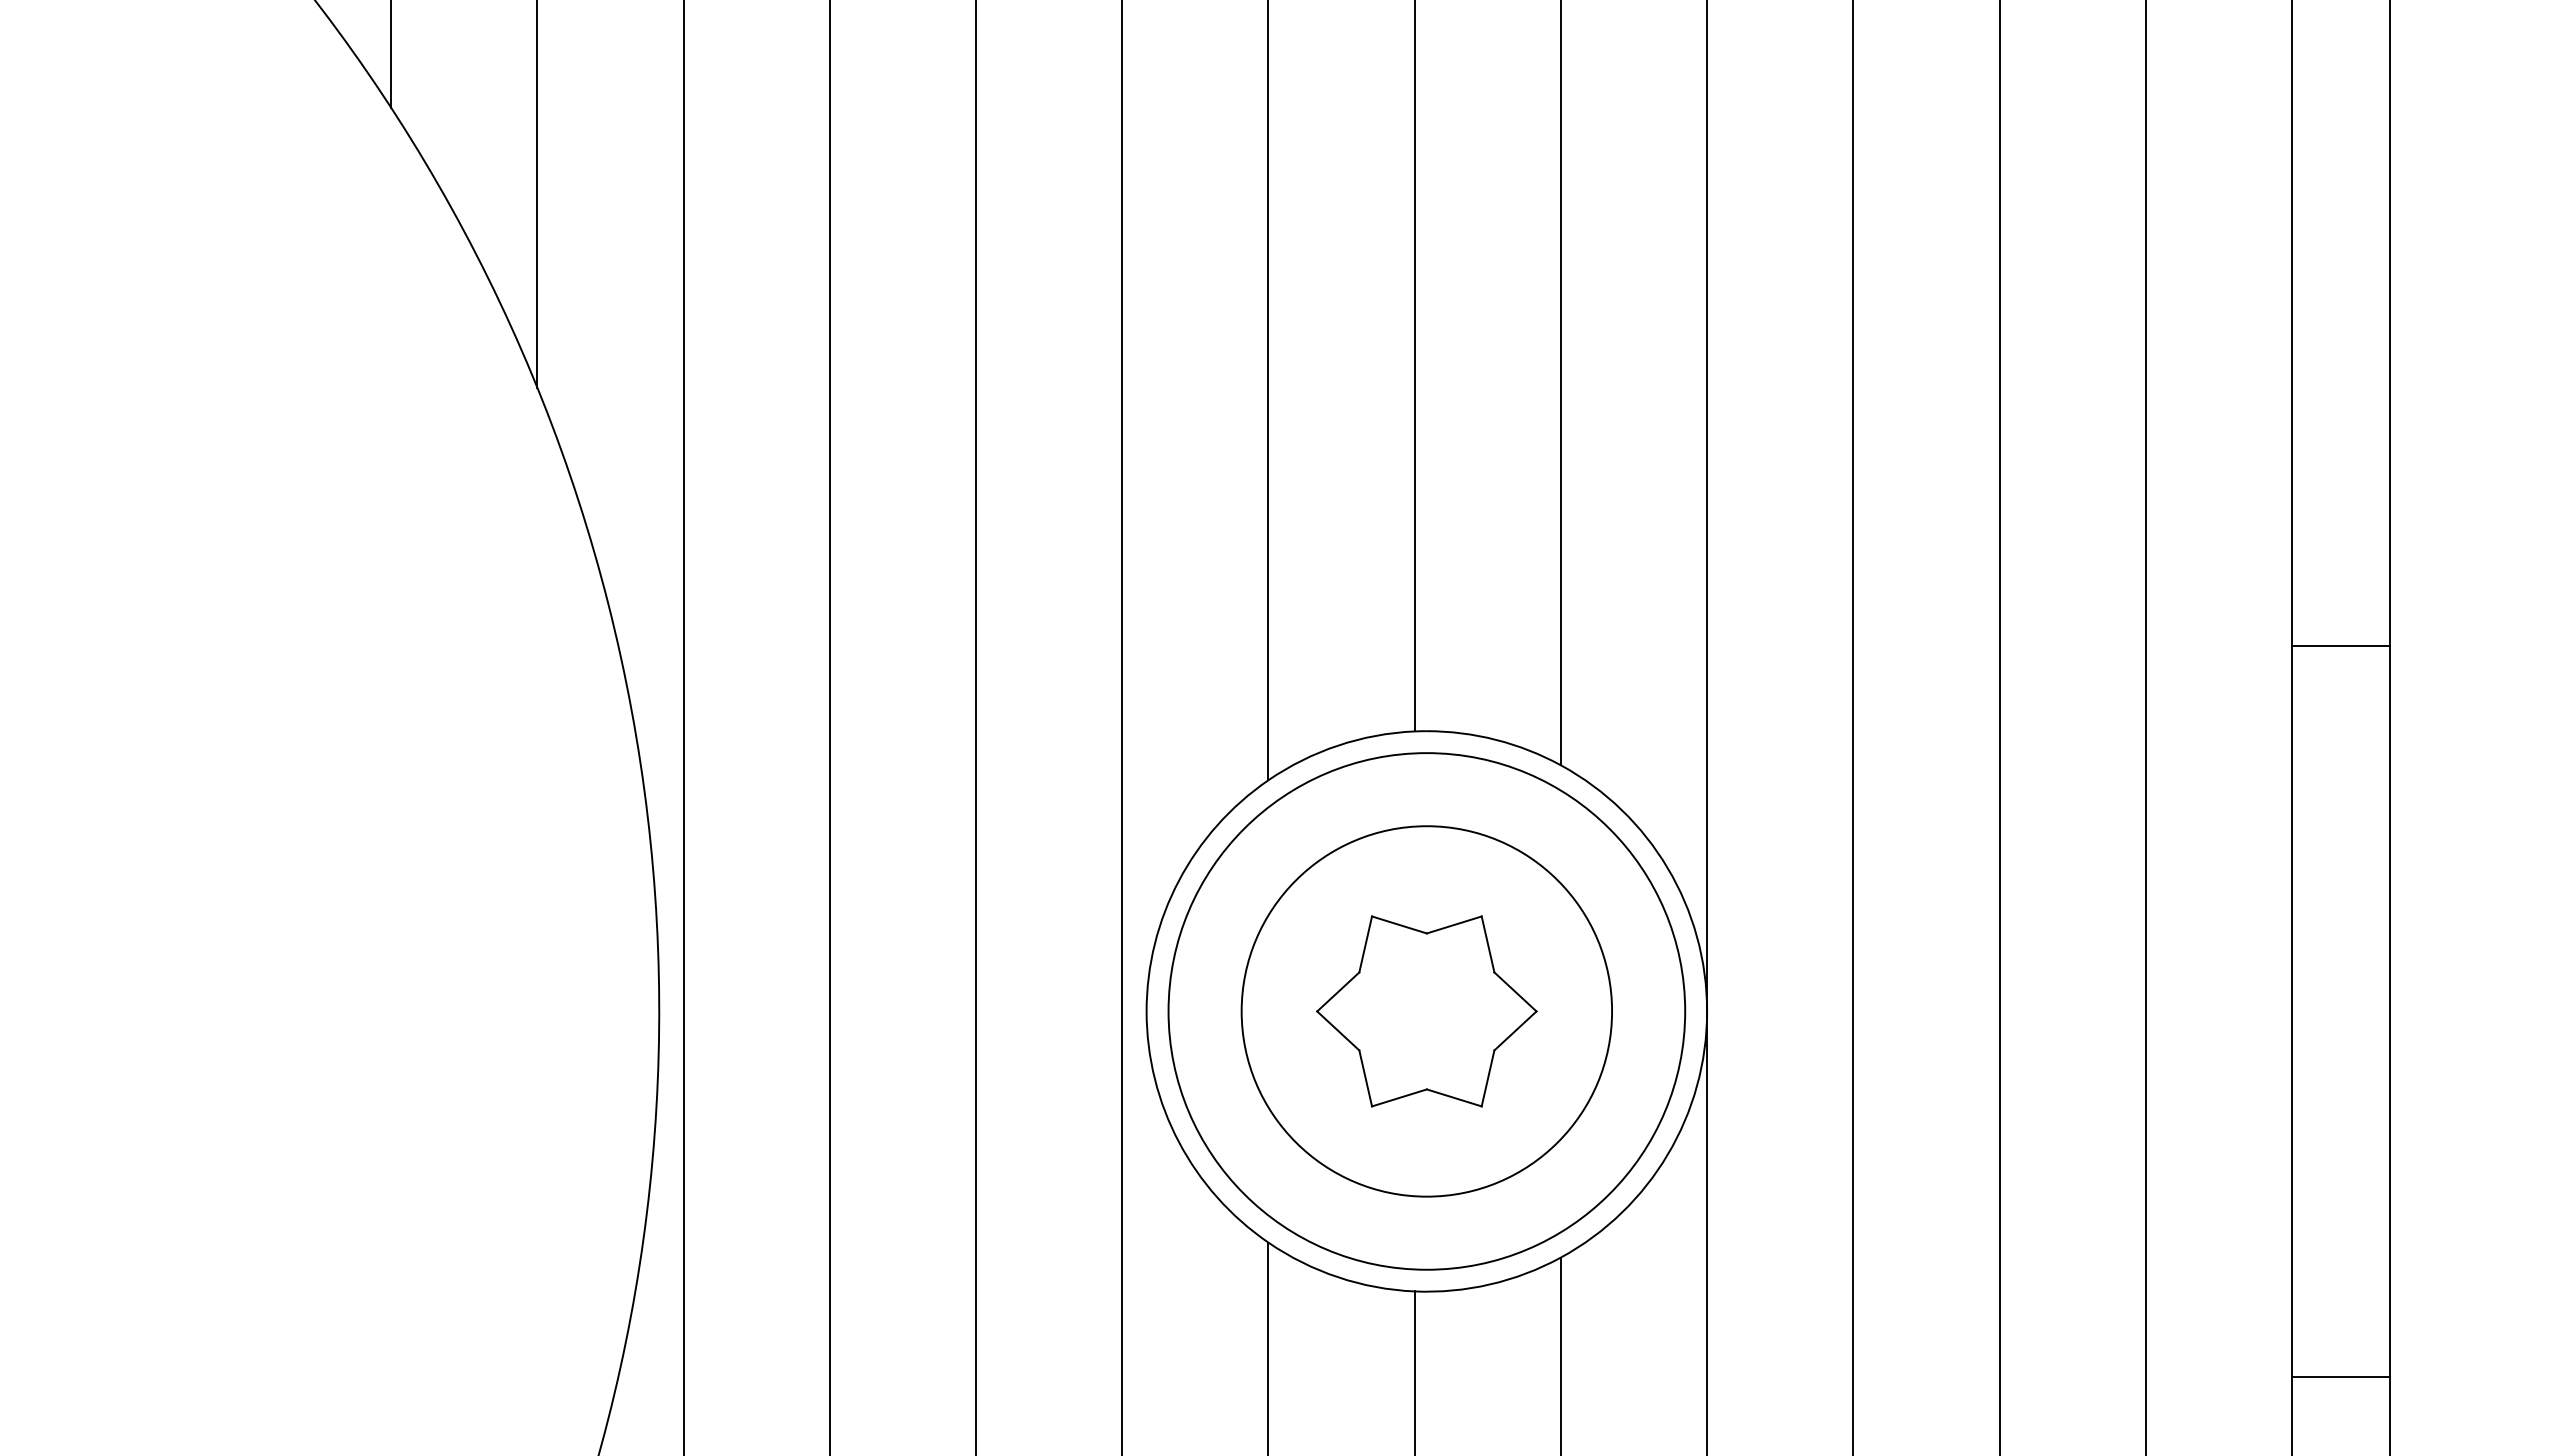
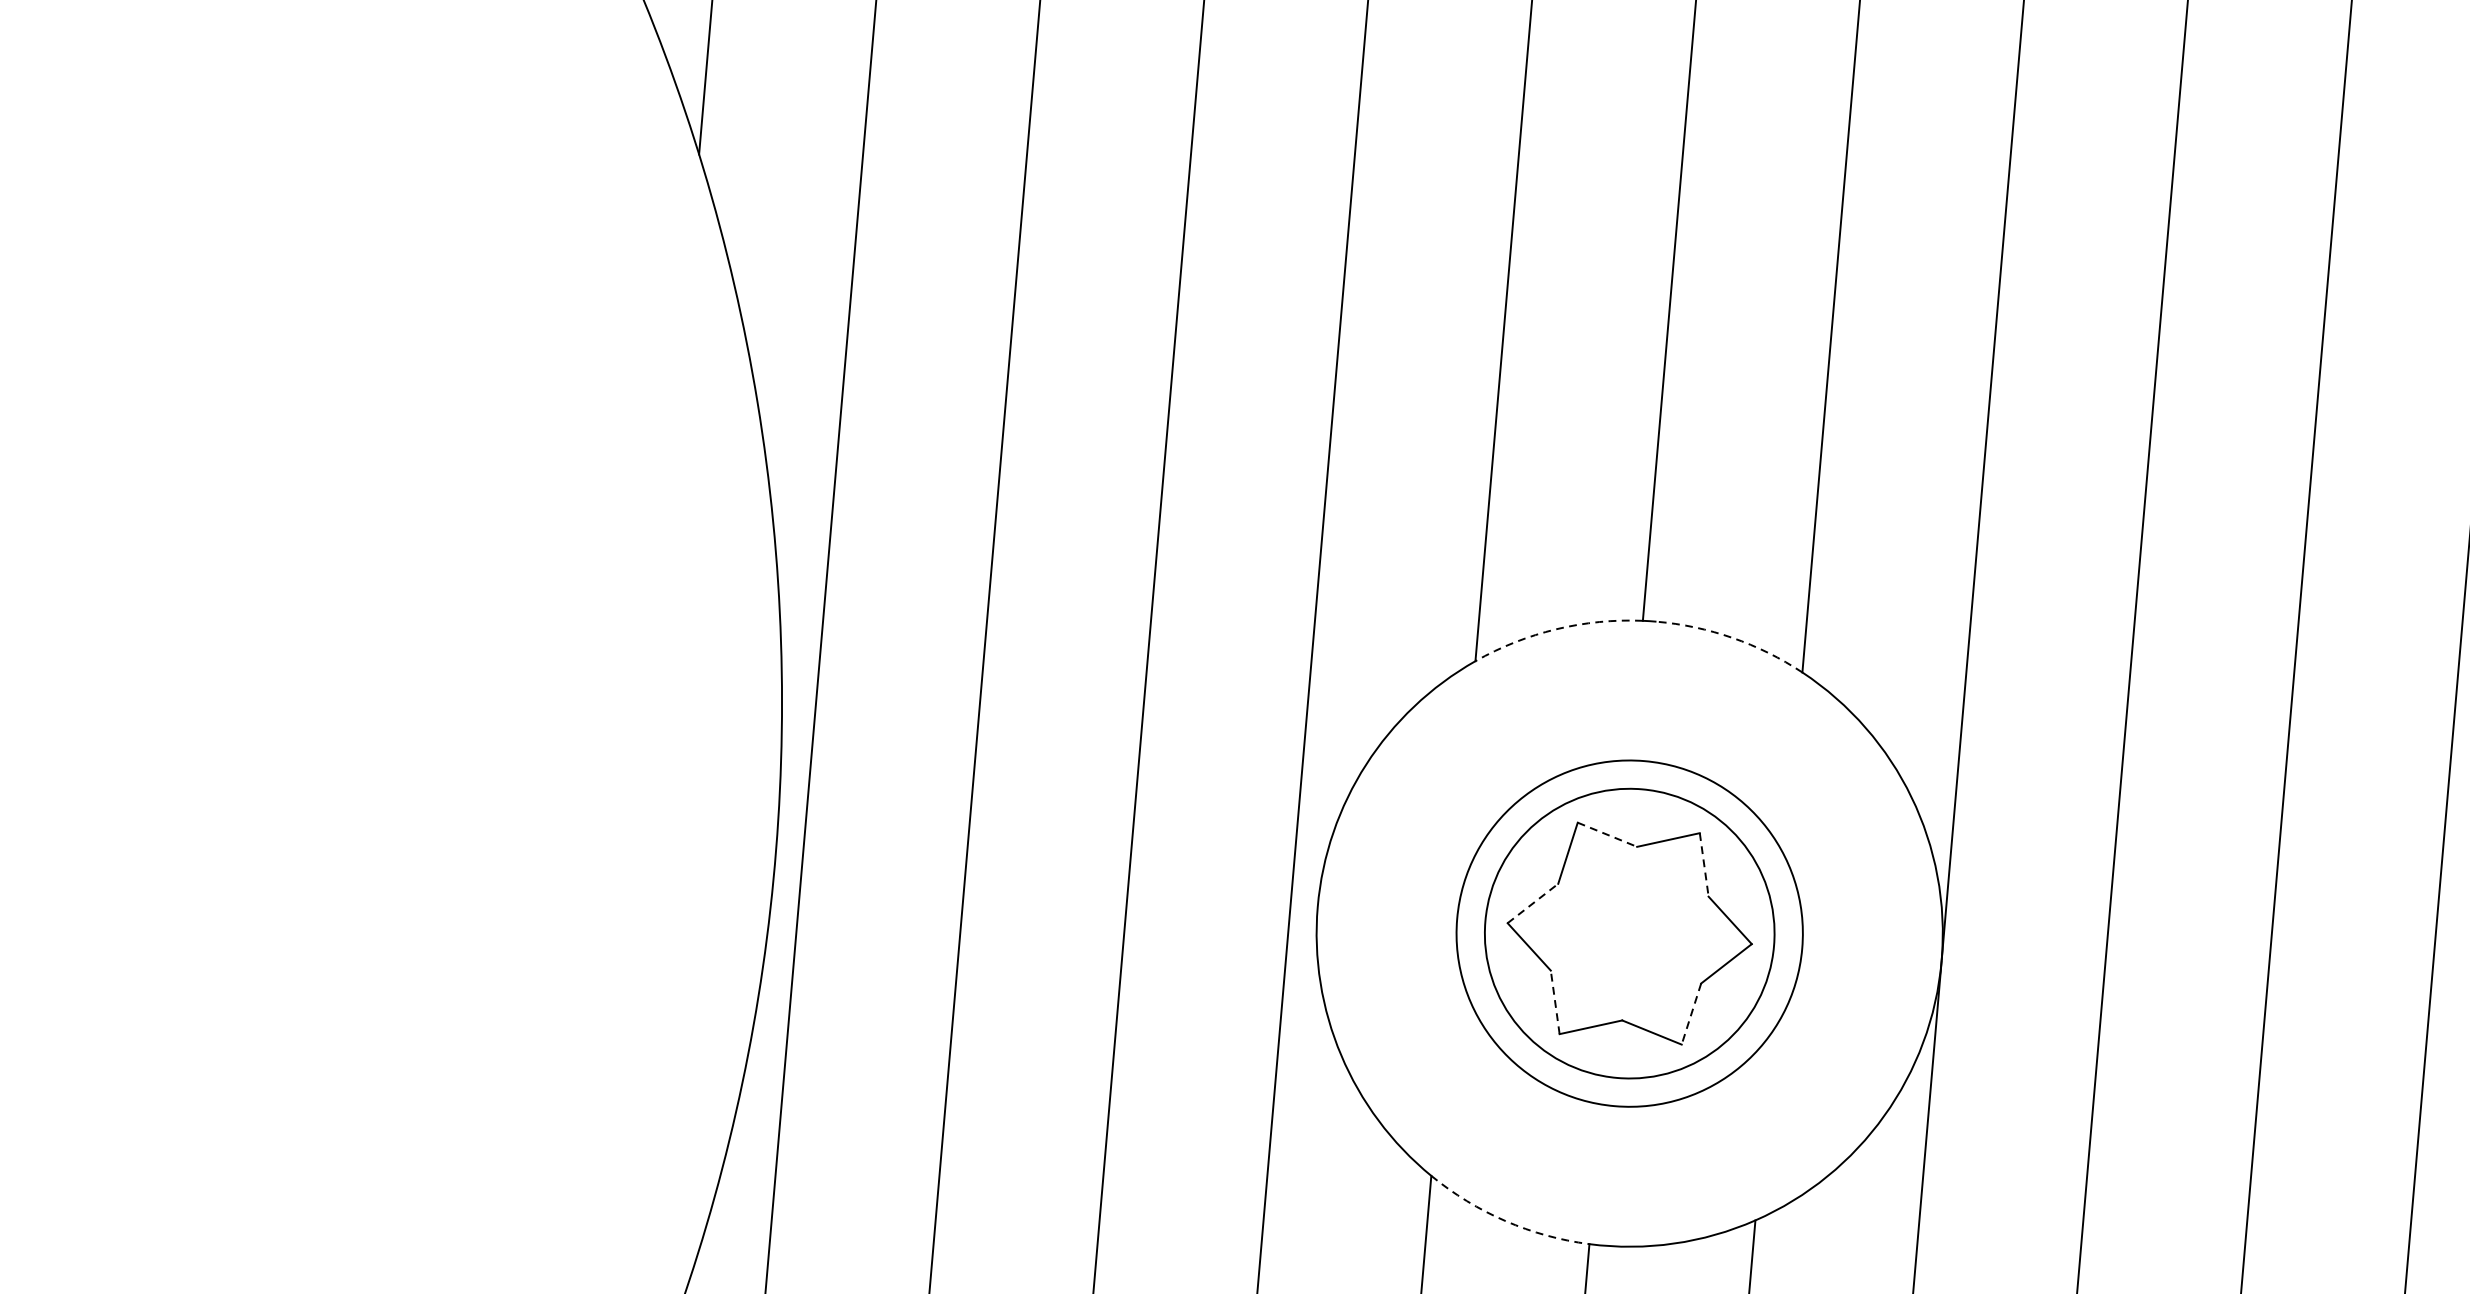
arc: (1496, 739) -> (1733, 637), solid -> dashed
arc: (1338, 745) -> (1556, 629), solid -> dashed
line: (1399, 924) -> (1607, 834), solid -> dashed
line: (1488, 944) -> (1704, 865), solid -> dashed
line: (1338, 991) -> (1533, 903), solid -> dashed
circle: (1426, 1011) -> (1629, 933), size x0.6
circle: (1426, 1011) -> (1629, 933), size x0.7
line: (1365, 1078) -> (1555, 1002), solid -> dashed
line: (1488, 1078) -> (1691, 1014), solid -> dashed
arc: (1338, 1277) -> (1505, 1221), solid -> dashed

